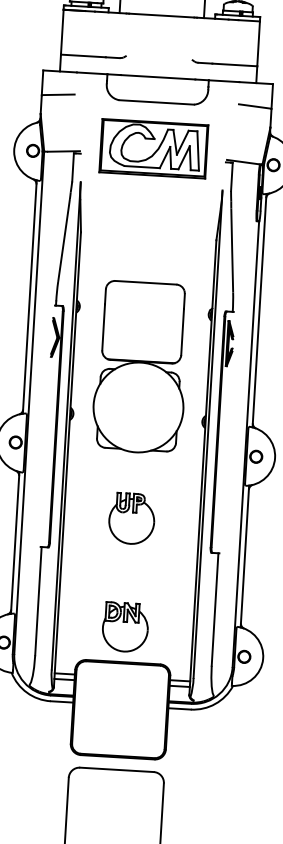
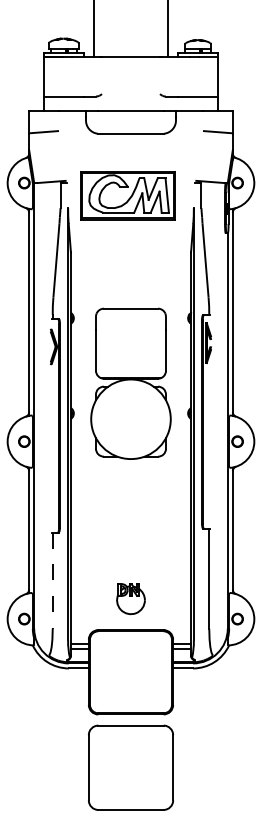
part: (153, 148) -> (127, 195), moved
part: (140, 367) -> (130, 383), moved
part: (131, 519) -> (130, 503), removed
line: (38, 602) -> (52, 581), solid -> dashed
part: (124, 626) -> (130, 598), size x0.7

